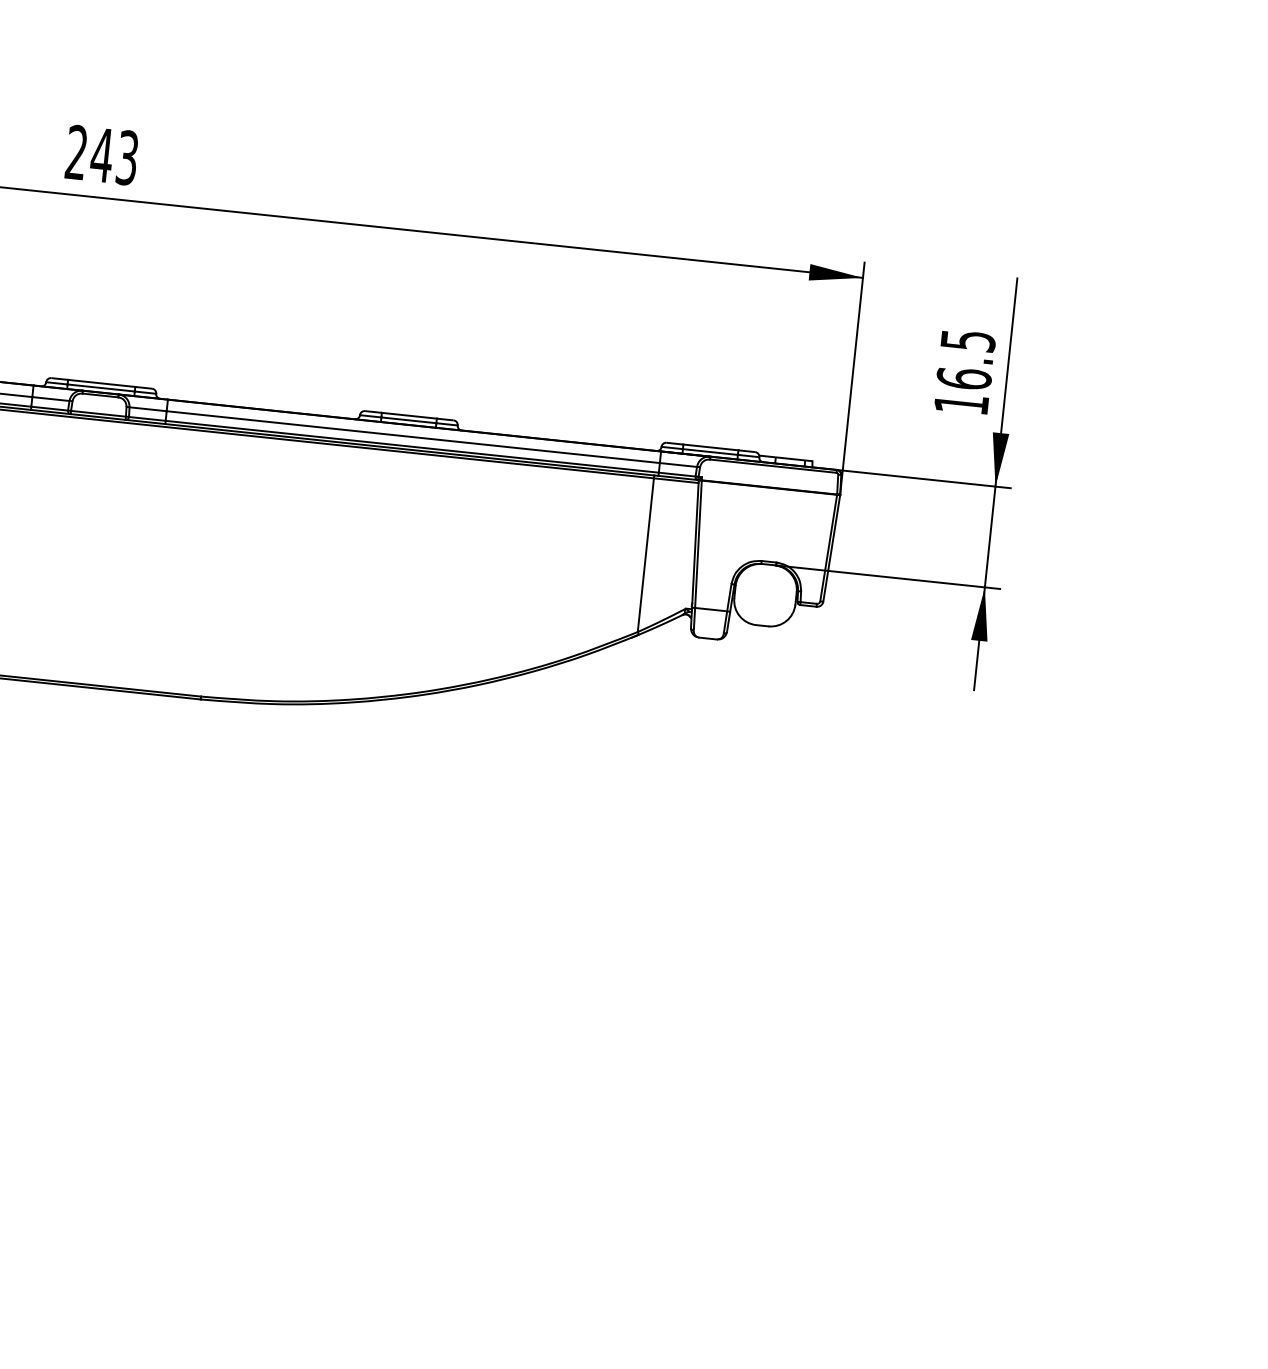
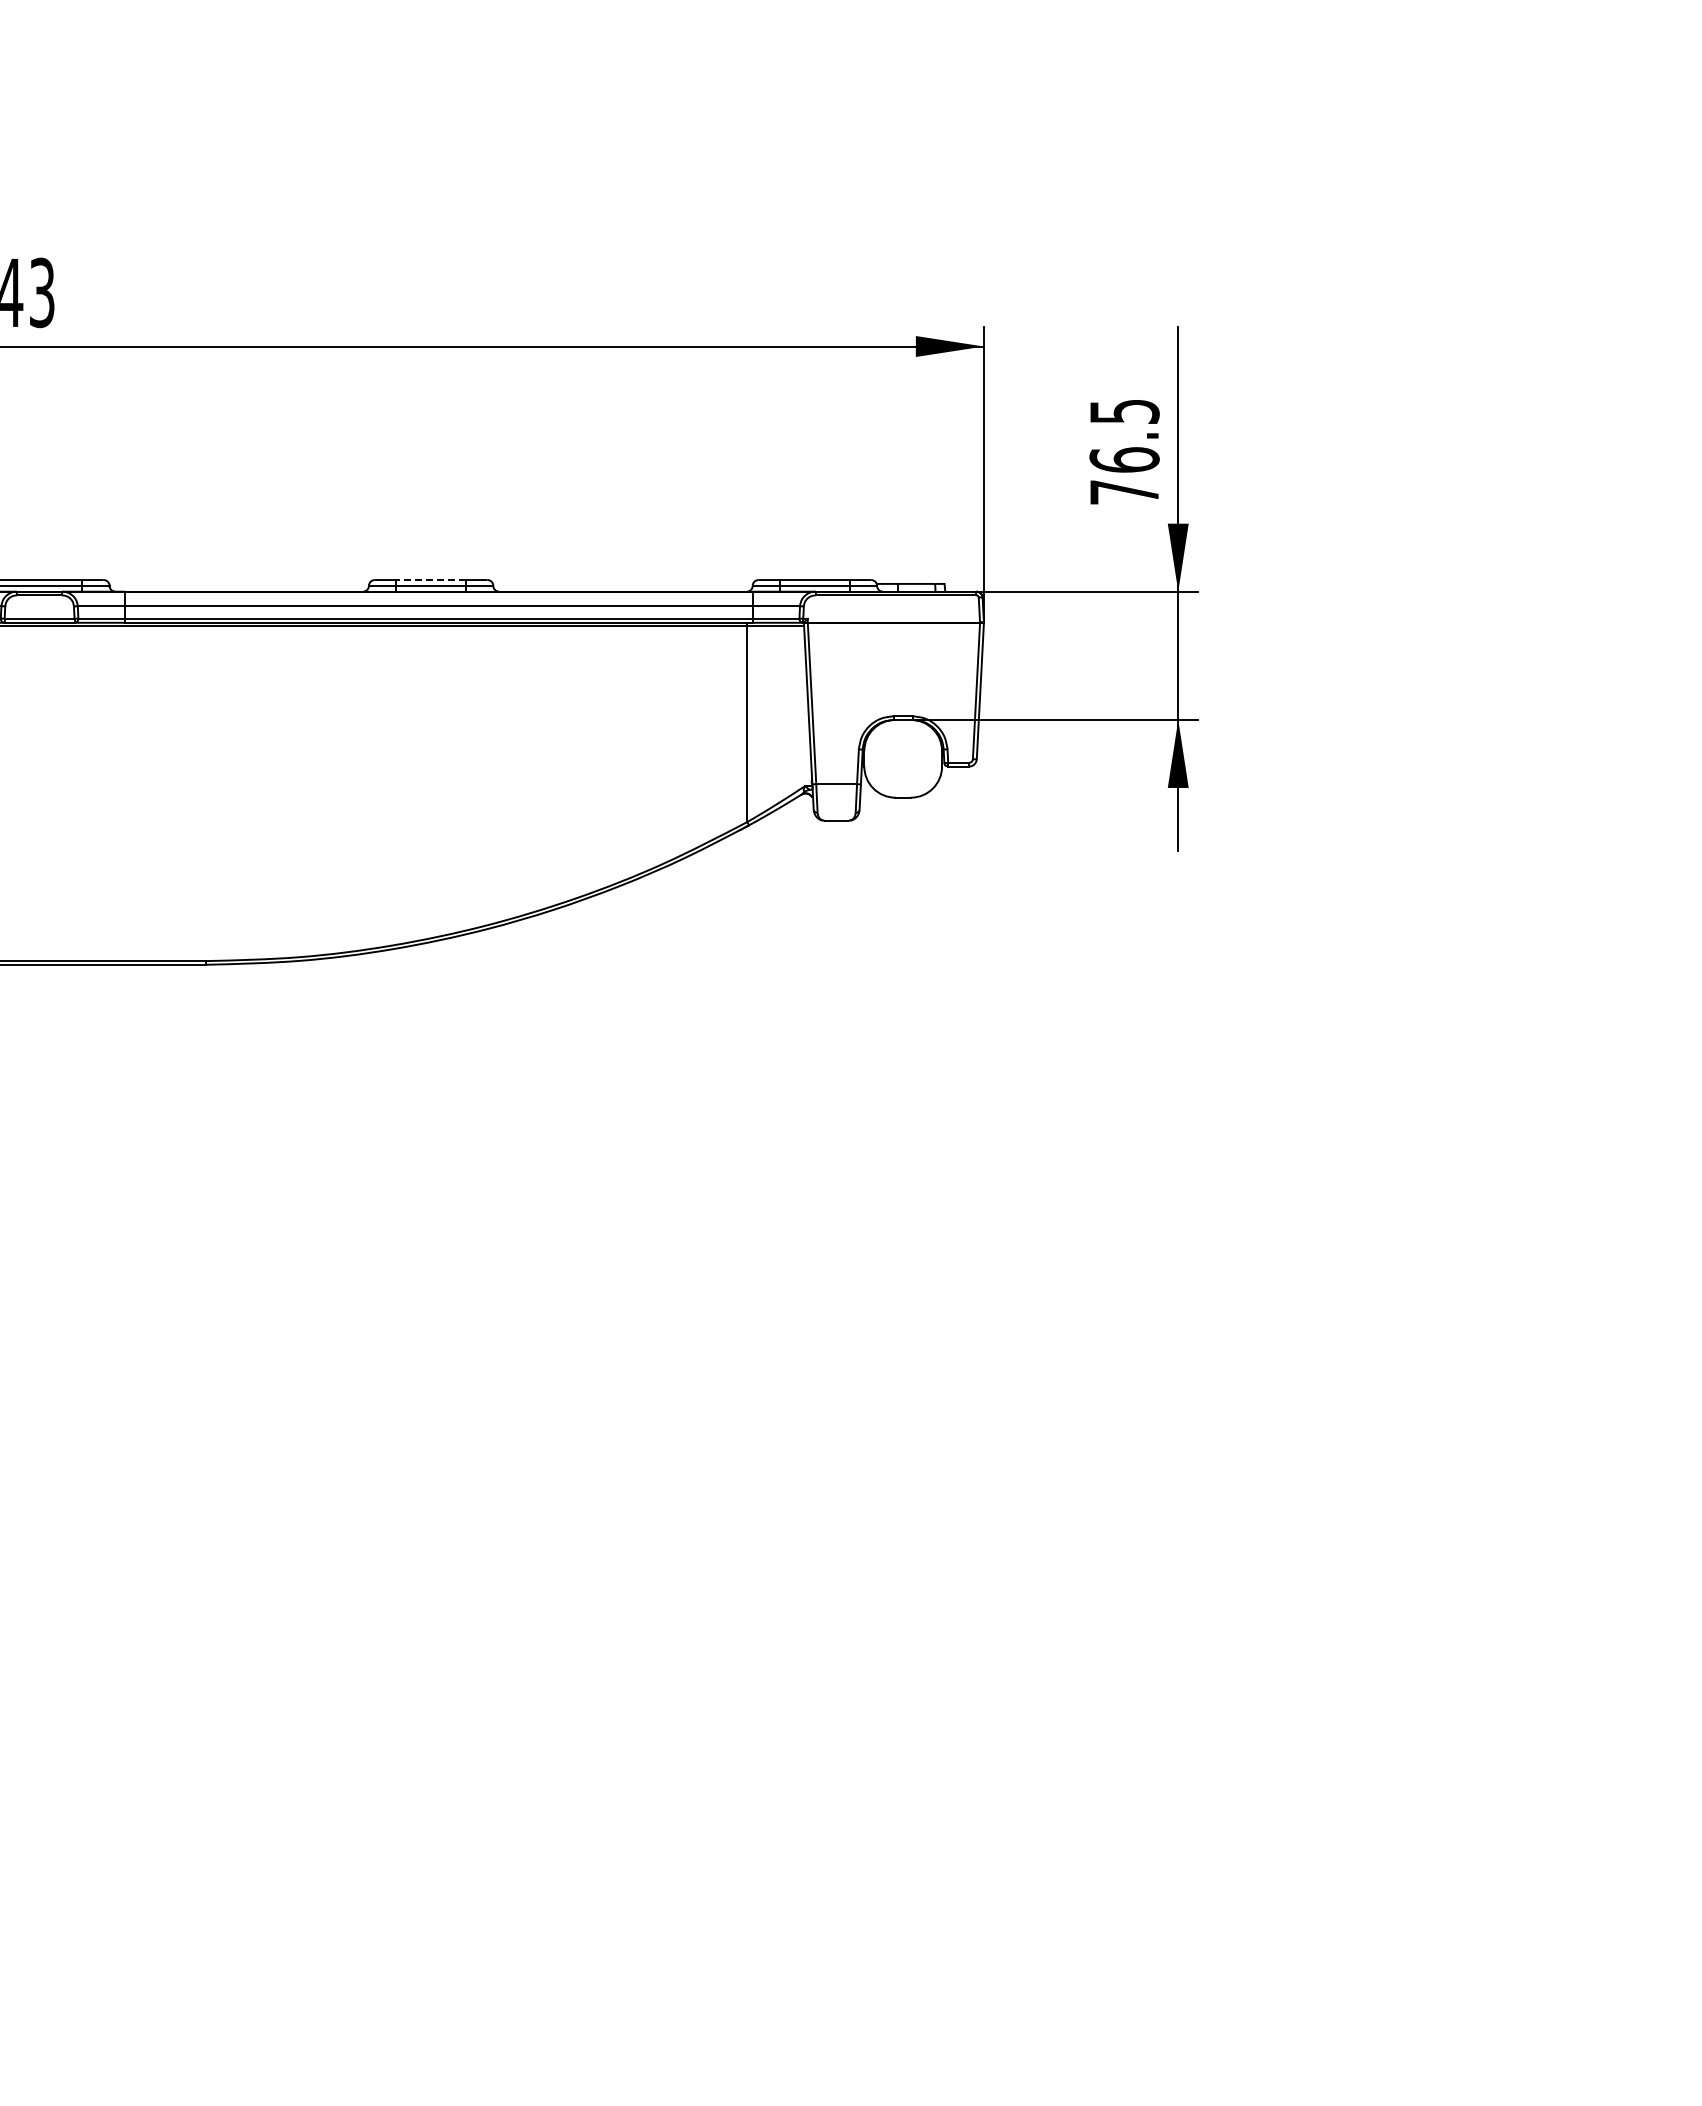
text: (961, 404) -> (1124, 492), 16.5 -> 76.5
line: (409, 416) -> (431, 580), solid -> dashed

